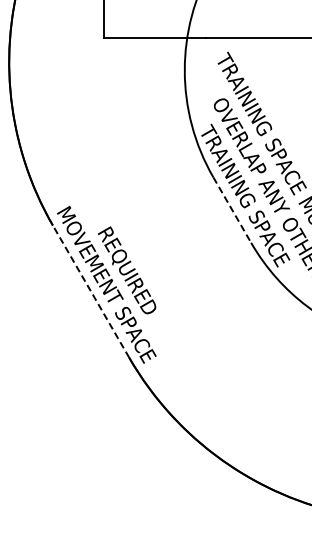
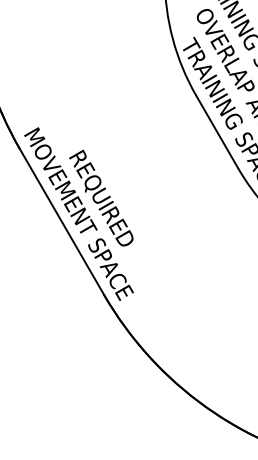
line: (232, 210) -> (217, 132), dashed -> solid
line: (90, 291) -> (61, 221), dashed -> solid

